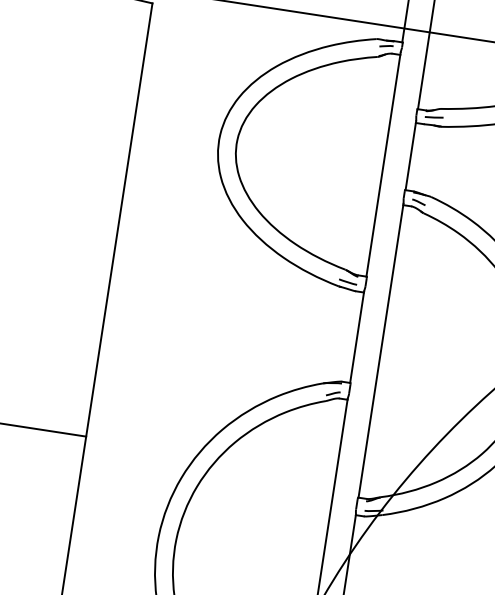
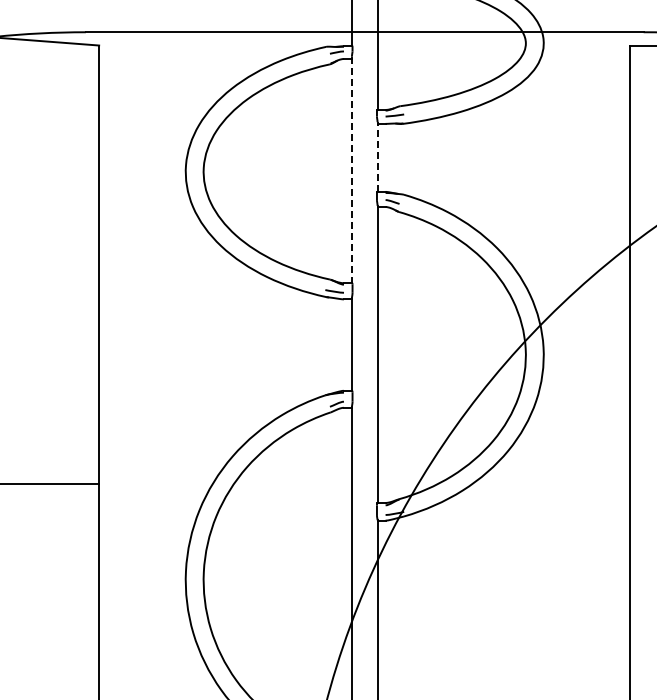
line: (410, 156) -> (377, 157), solid -> dashed
line: (383, 165) -> (351, 170), solid -> dashed

